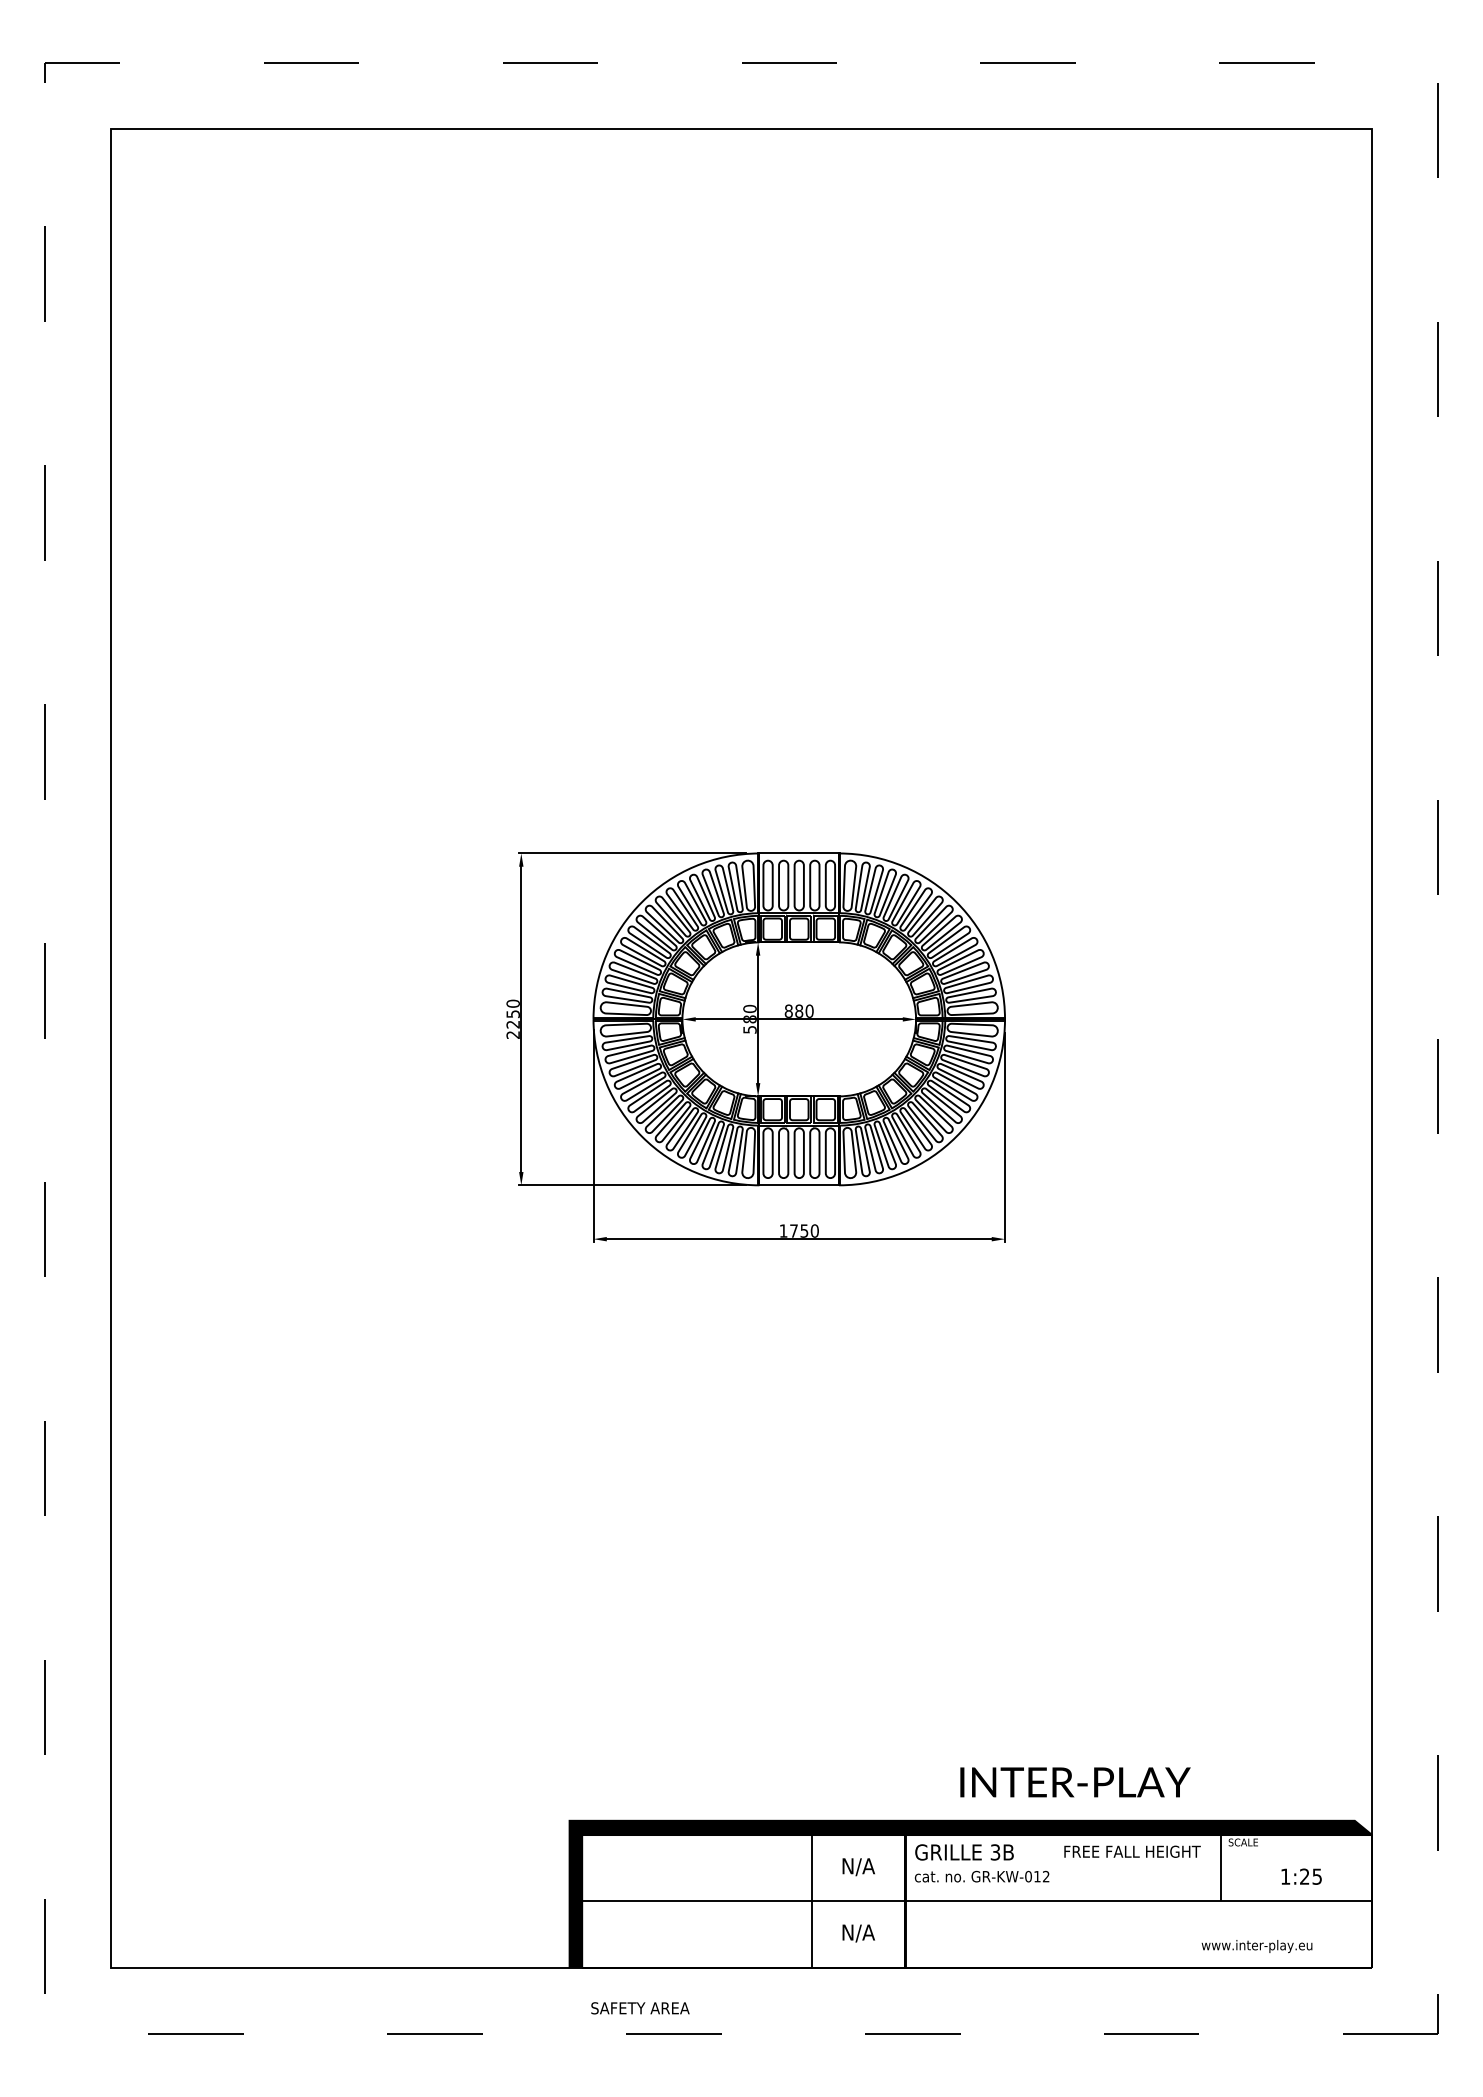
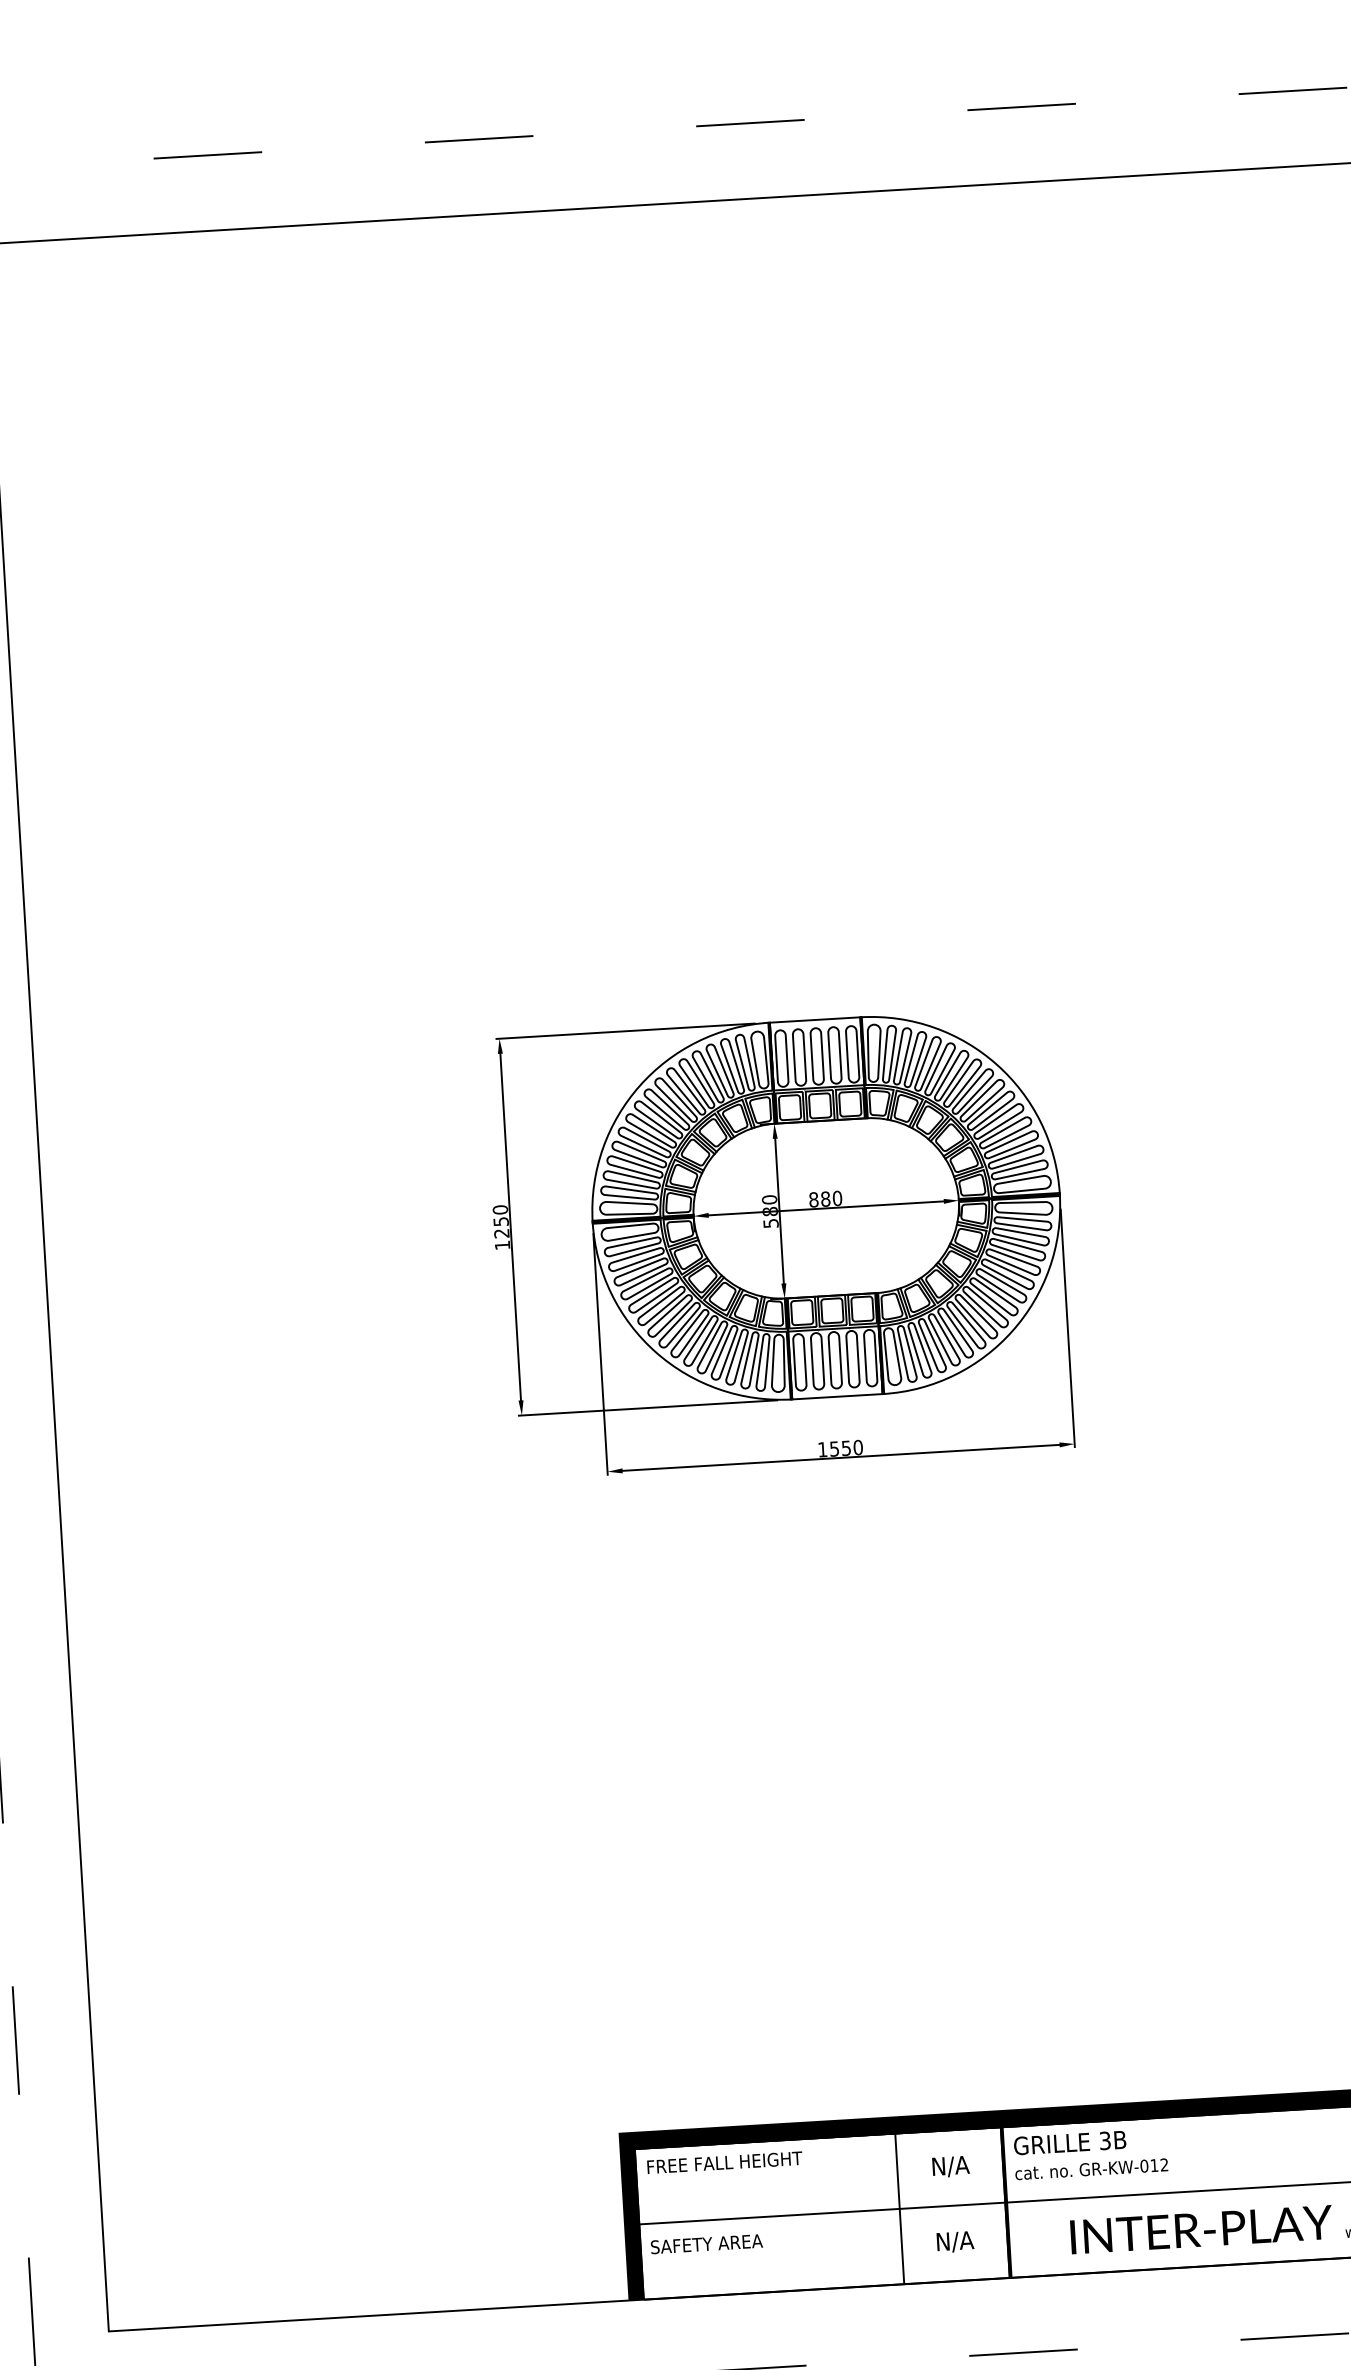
text: (512, 1034) -> (501, 1244), 2250 -> 1250
text: (793, 1230) -> (833, 1448), 1750 -> 1550
text: (1075, 1782) -> (1201, 2229), moved
text: (1132, 1851) -> (724, 2162), moved
text: (640, 2008) -> (706, 2244), moved

